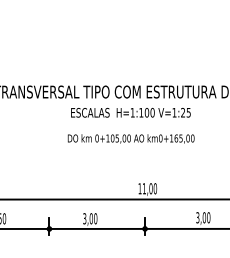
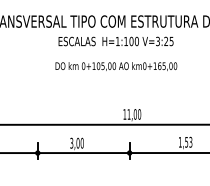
text: (174, 112) -> (157, 41), V=1:25 -> V=3:25
text: (203, 217) -> (185, 142), 3,00 -> 1,53

